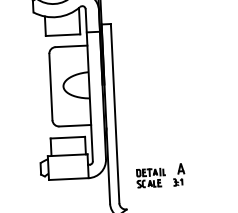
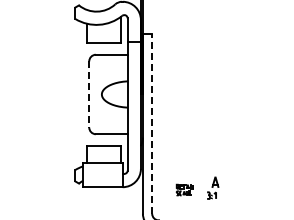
line: (51, 87) -> (89, 94), solid -> dashed
line: (115, 114) -> (152, 124), solid -> dashed
part: (150, 177) -> (184, 189), size x0.6

